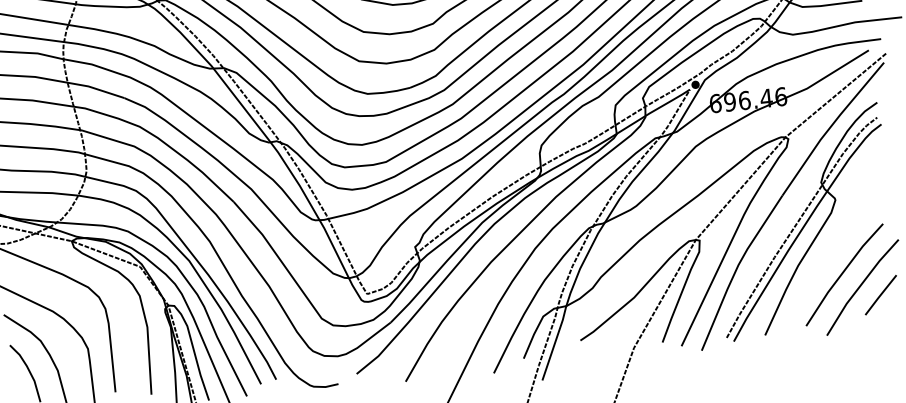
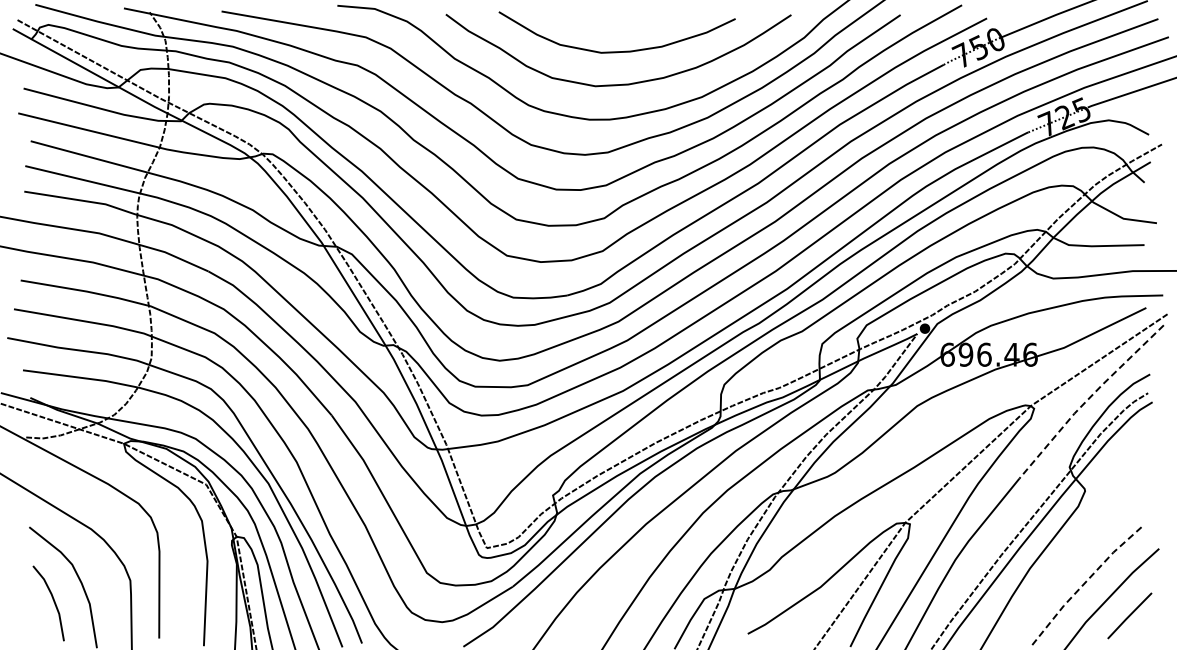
line: (830, 127) -> (1088, 399), solid -> dashed
line: (842, 273) -> (1084, 583), solid -> dashed

